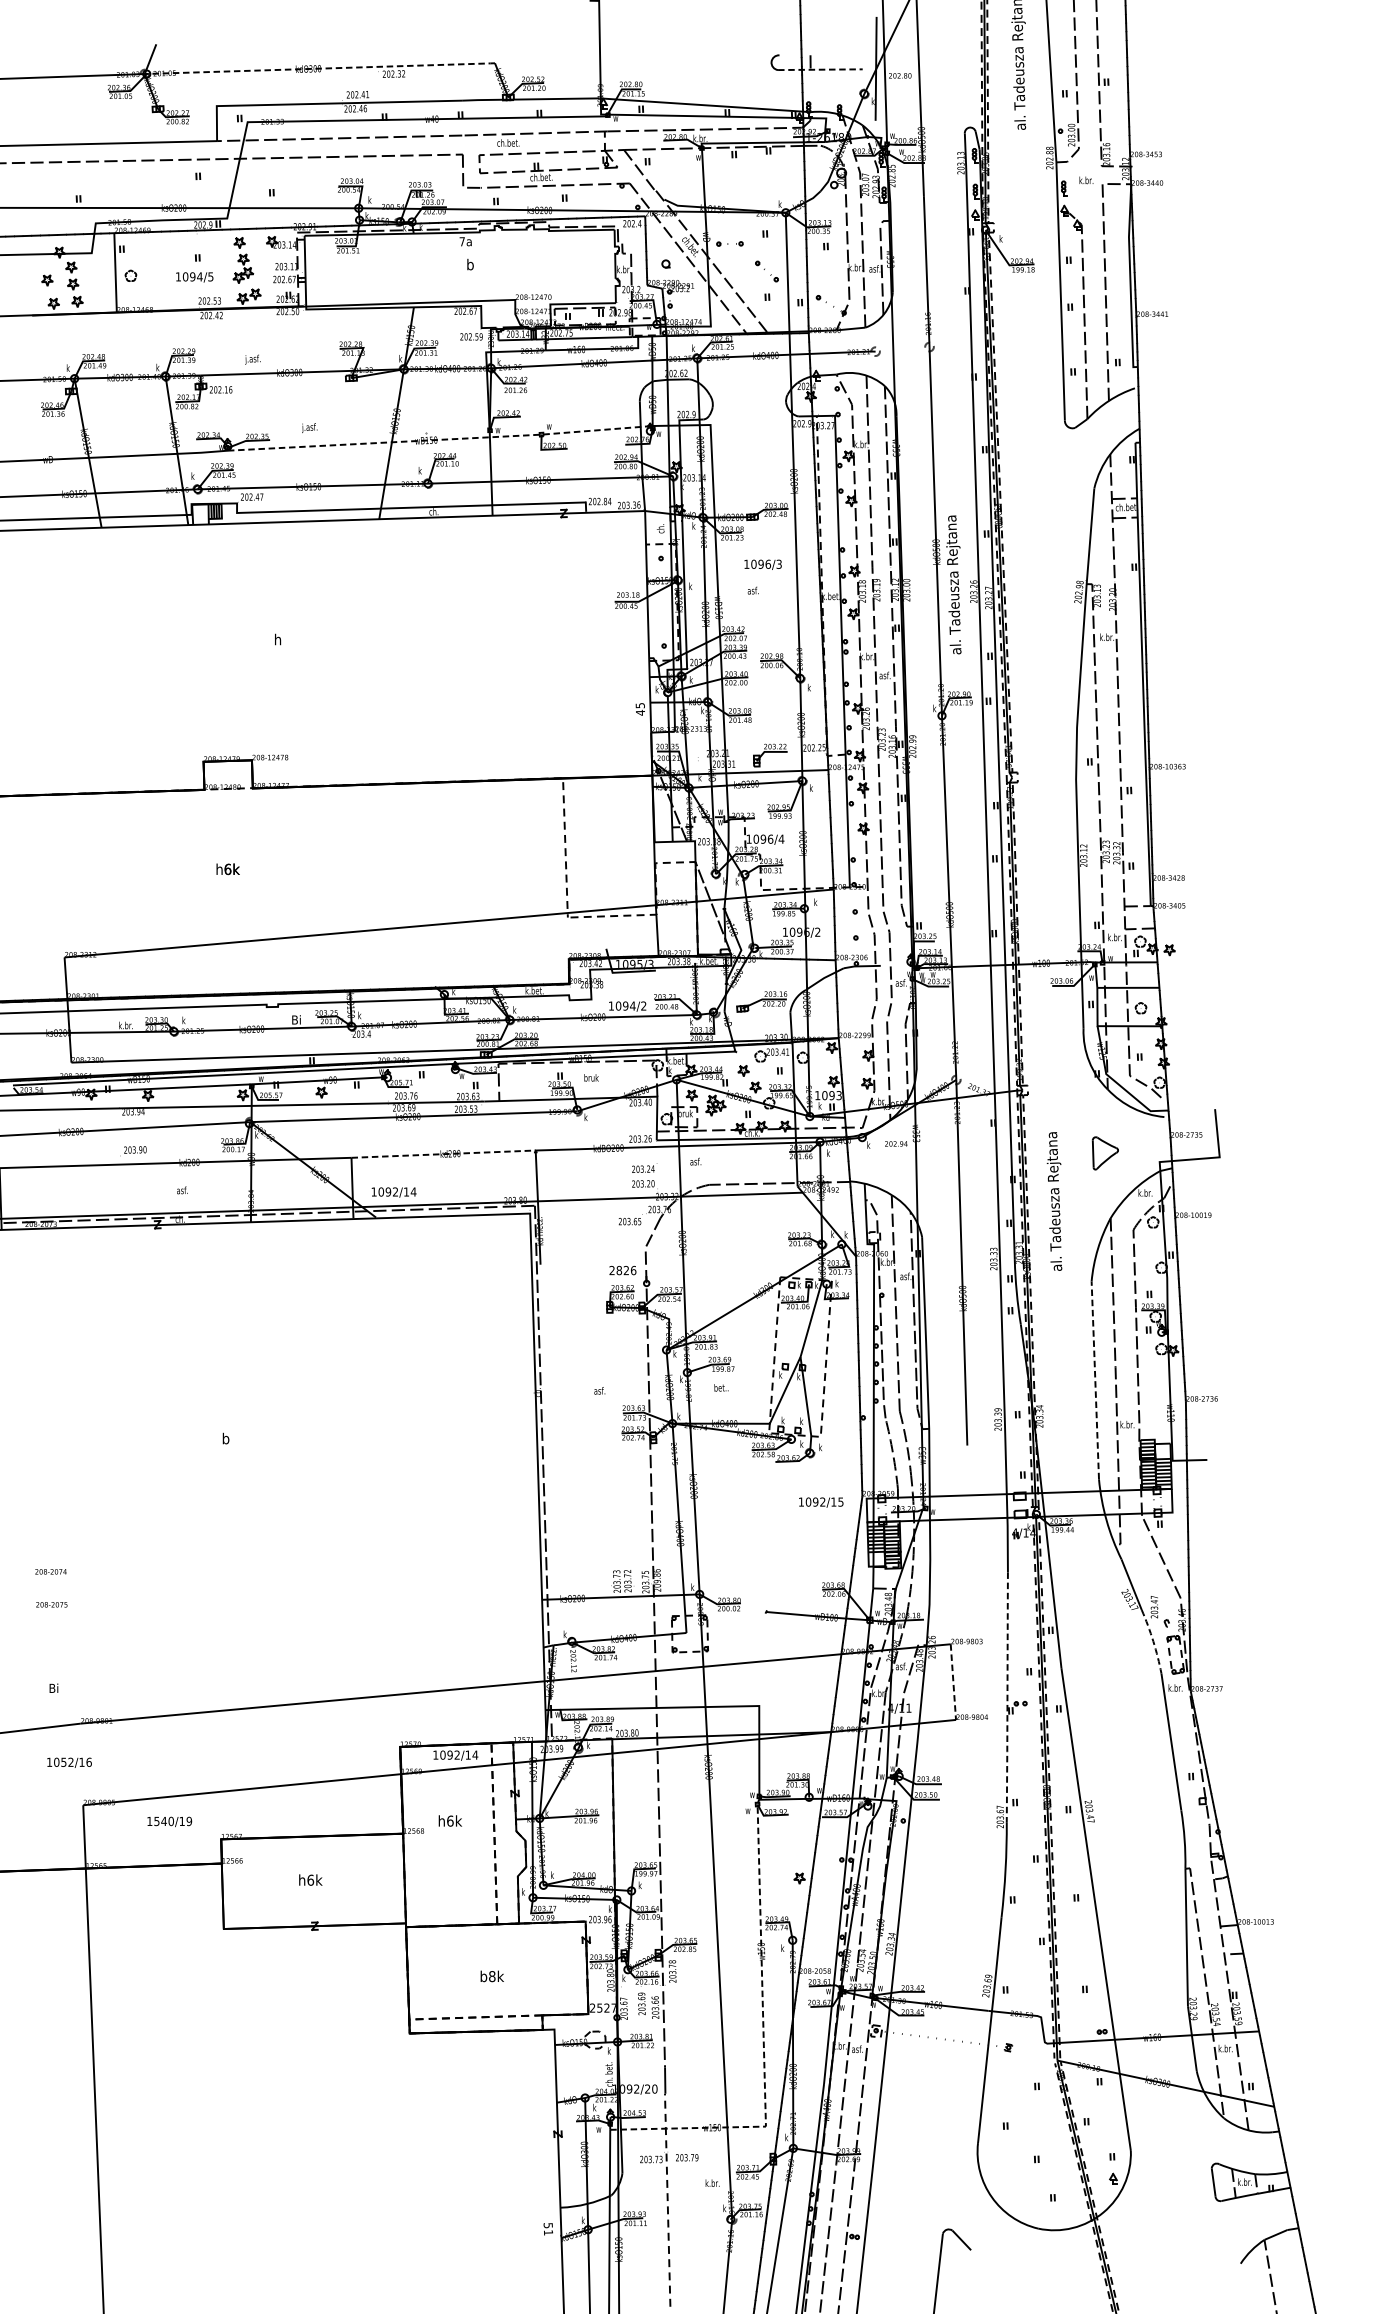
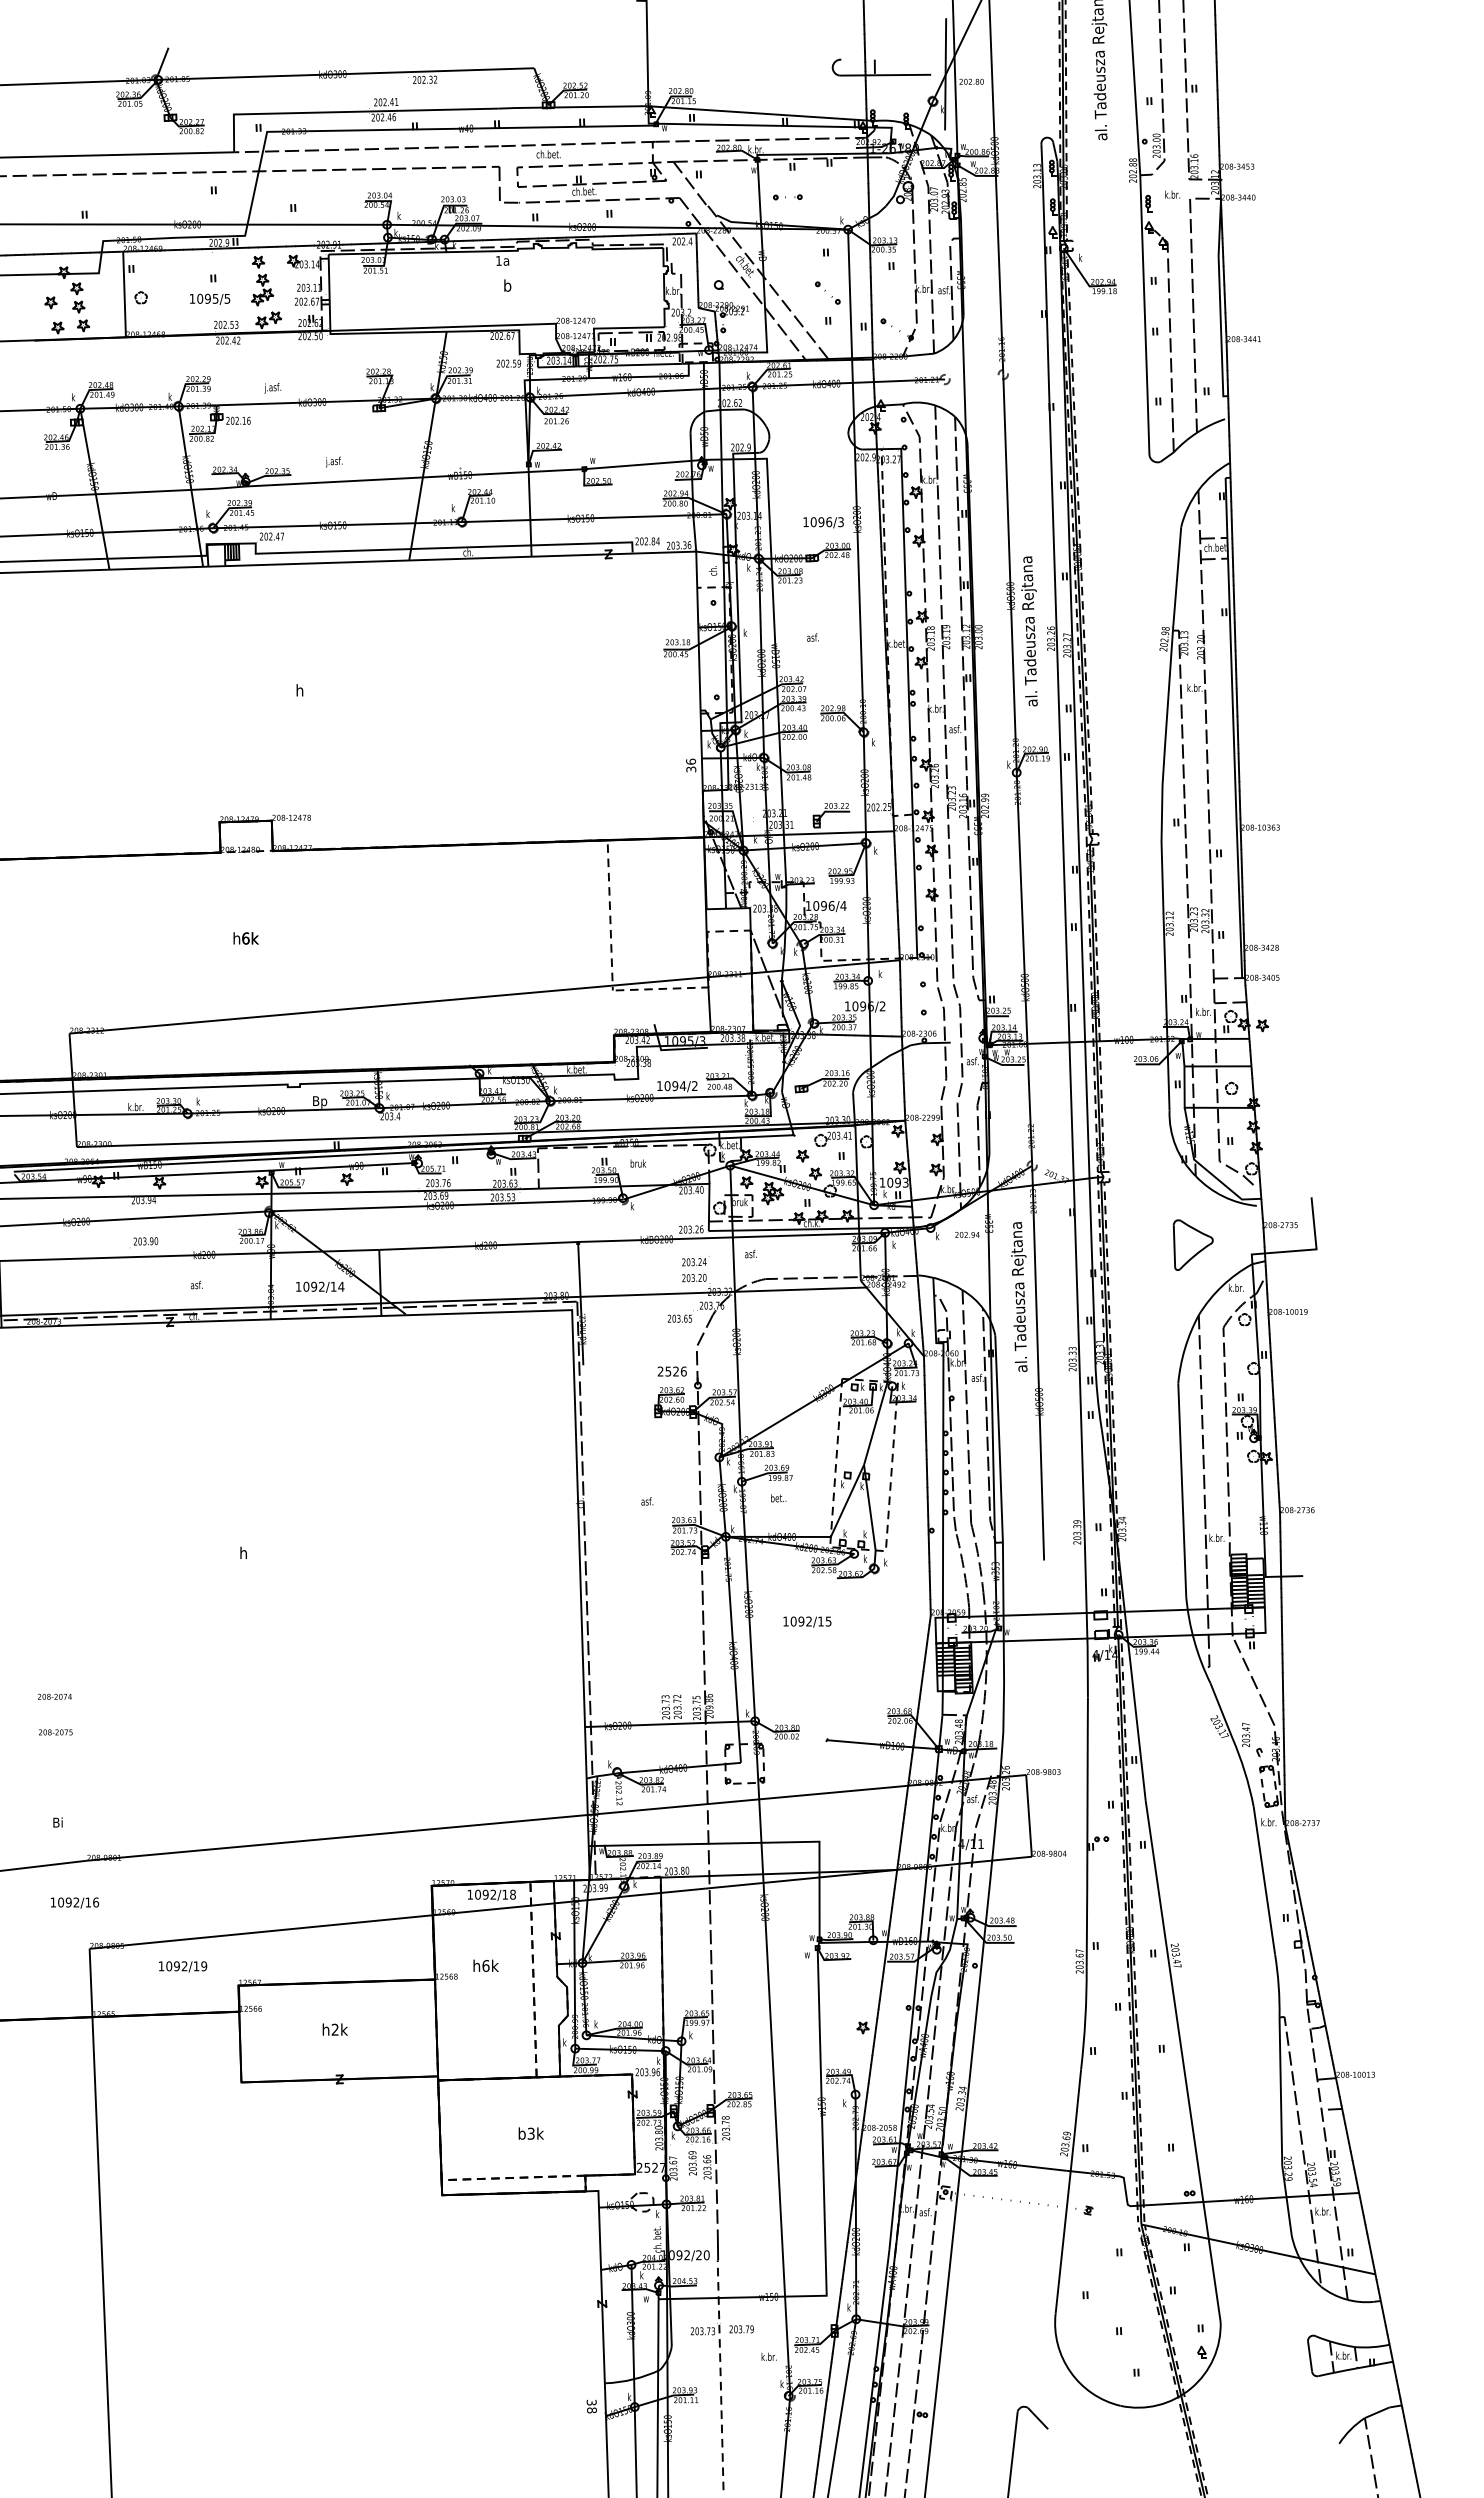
line: (319, 69) -> (344, 74), dashed -> solid
line: (820, 69) -> (885, 75), dashed -> solid
text: (461, 241) -> (498, 260), 7a -> 1a
part: (729, 244) -> (787, 197), moved
text: (199, 276) -> (215, 298), 1094/5 -> 1095/5
line: (440, 439) -> (475, 474), dashed -> solid
text: (762, 564) -> (823, 522), moved
text: (640, 709) -> (691, 765), 45 -> 36
text: (297, 1020) -> (320, 1101), Bi -> Bp
part: (1104, 1152) -> (1192, 1244), size x1.43
line: (443, 1153) -> (478, 1245), dashed -> solid
text: (394, 1191) -> (320, 1286), moved
text: (1054, 1200) -> (1019, 1296), moved
text: (619, 1270) -> (668, 1371), 2826 -> 2526
line: (1095, 1380) -> (1182, 1490), dashed -> solid
text: (226, 1440) -> (244, 1555), b -> h
text: (821, 1502) -> (807, 1621), moved
arc: (1152, 1640) -> (1244, 1771), dashed -> solid
line: (953, 1681) -> (1029, 1815), dashed -> solid
line: (1007, 1698) -> (1087, 1833), dashed -> solid
text: (474, 1754) -> (512, 1894), 1092/14 -> 1092/18
text: (63, 1762) -> (68, 1902), 1052/16 -> 1092/16
text: (163, 1821) -> (176, 1966), 1540/19 -> 1092/19
text: (310, 1879) -> (334, 2029), h6k -> h2k
text: (491, 1976) -> (530, 2133), b8k -> b3k
line: (763, 2040) -> (824, 2202), dashed -> solid
text: (548, 2229) -> (591, 2406), 51 -> 38

